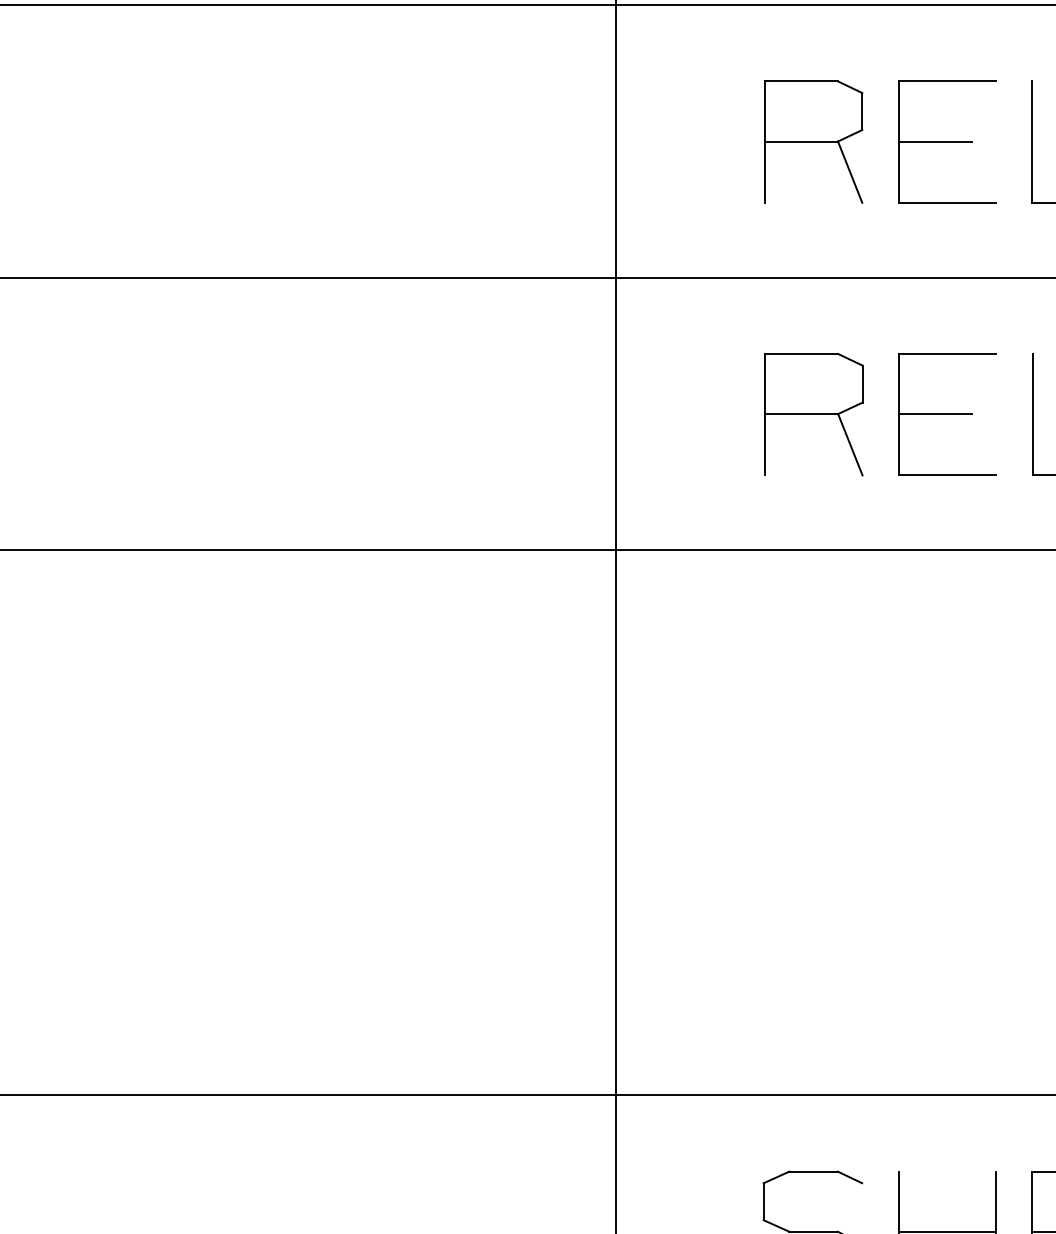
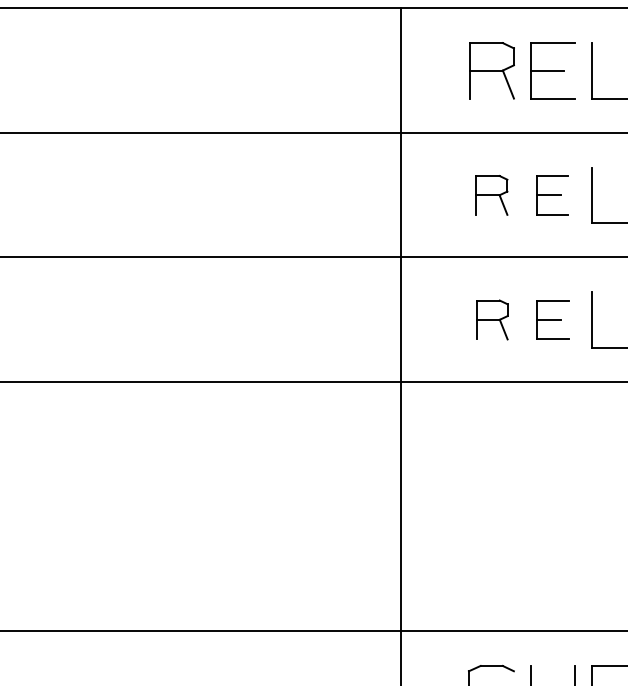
part: (813, 142) -> (491, 195), size x0.7
part: (946, 142) -> (552, 195), size x0.7
part: (815, 413) -> (492, 319), size x0.7
part: (946, 413) -> (552, 319), size x0.7

